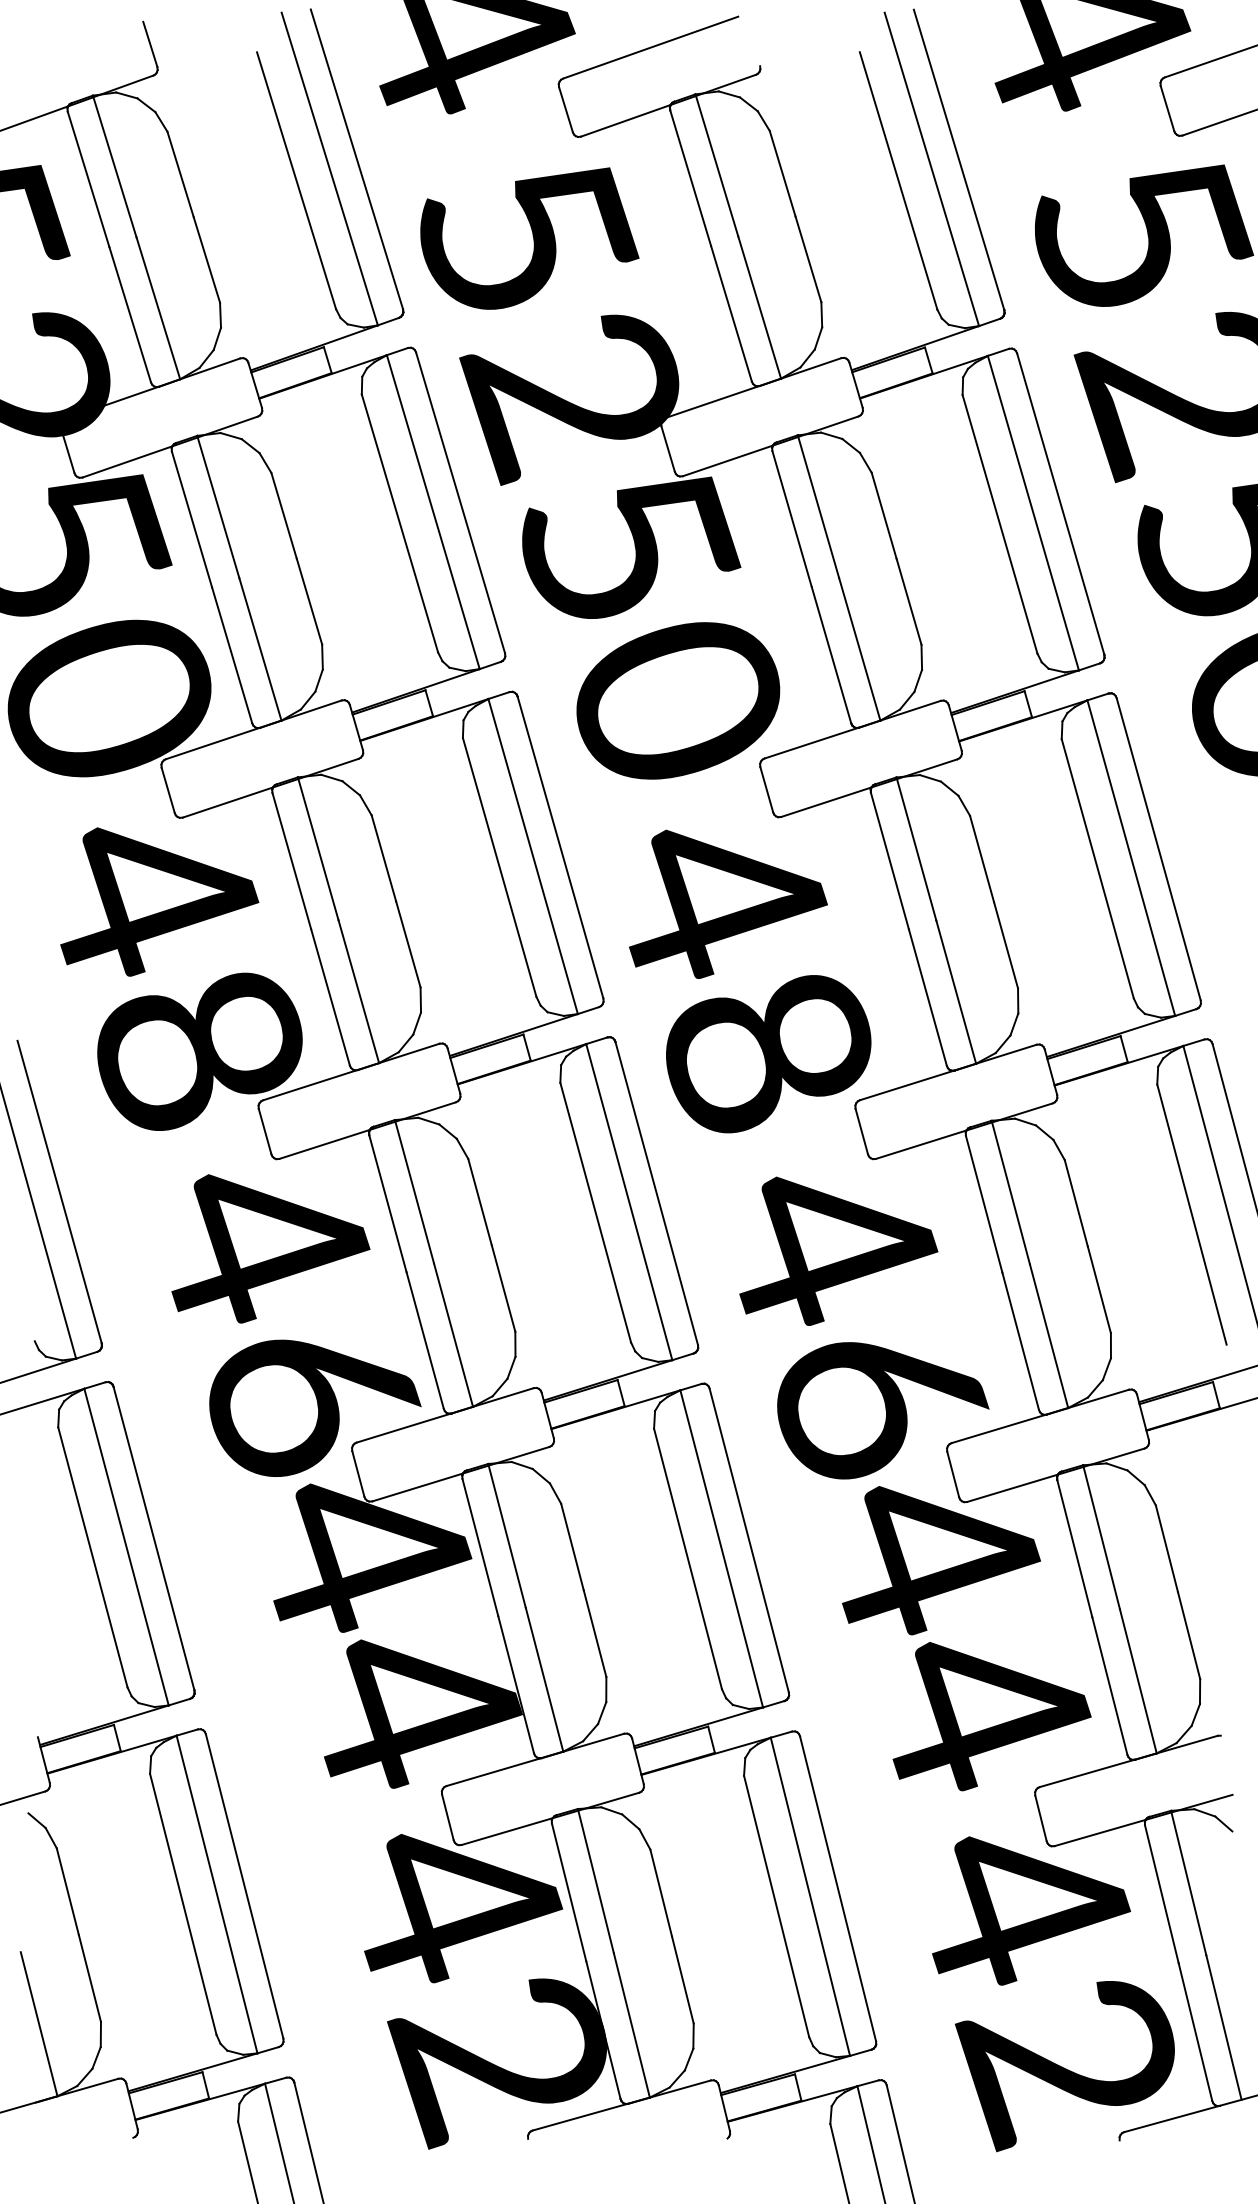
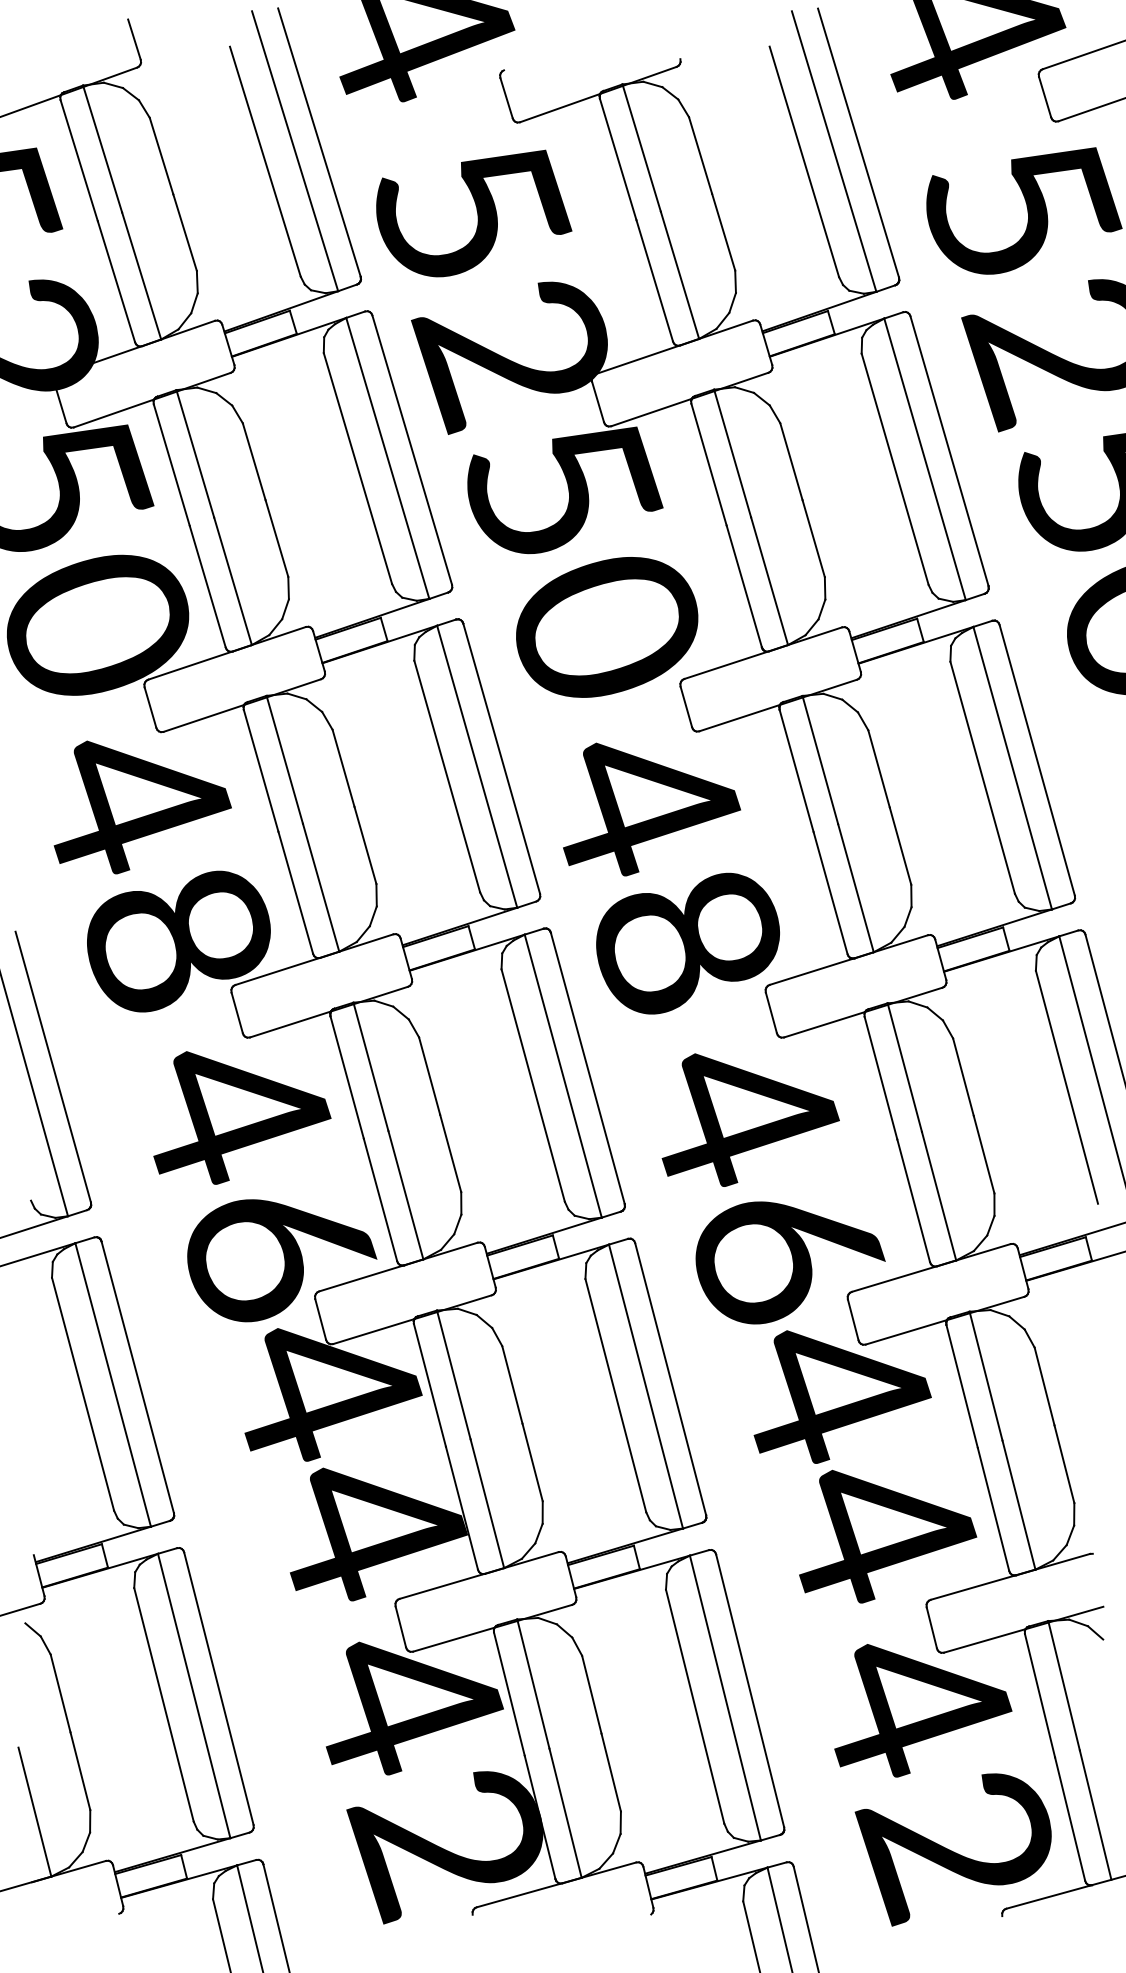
line: (650, 47) -> (582, 42), removed

